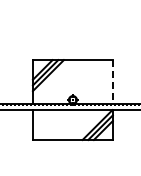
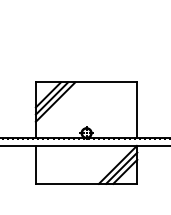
line: (112, 82) -> (136, 110), dashed -> solid

